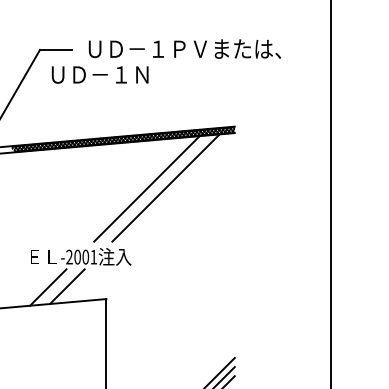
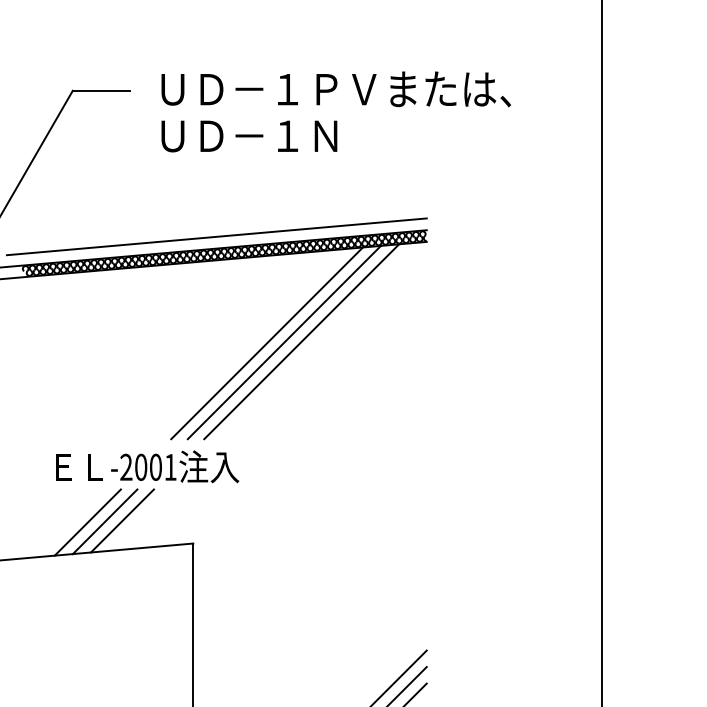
text: (99, 74) -> (248, 135), moved
line: (118, 130) -> (215, 237), added
line: (156, 188) -> (284, 342), added
line: (57, 286) -> (104, 520), added

